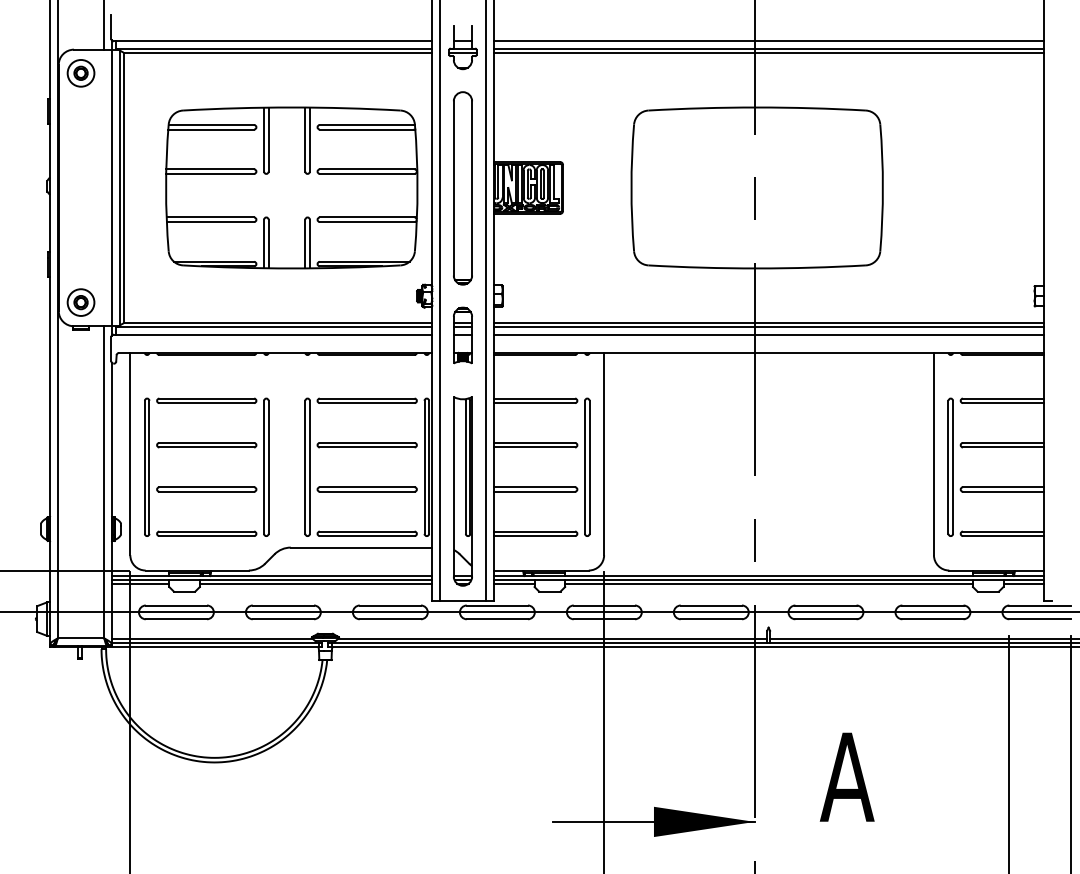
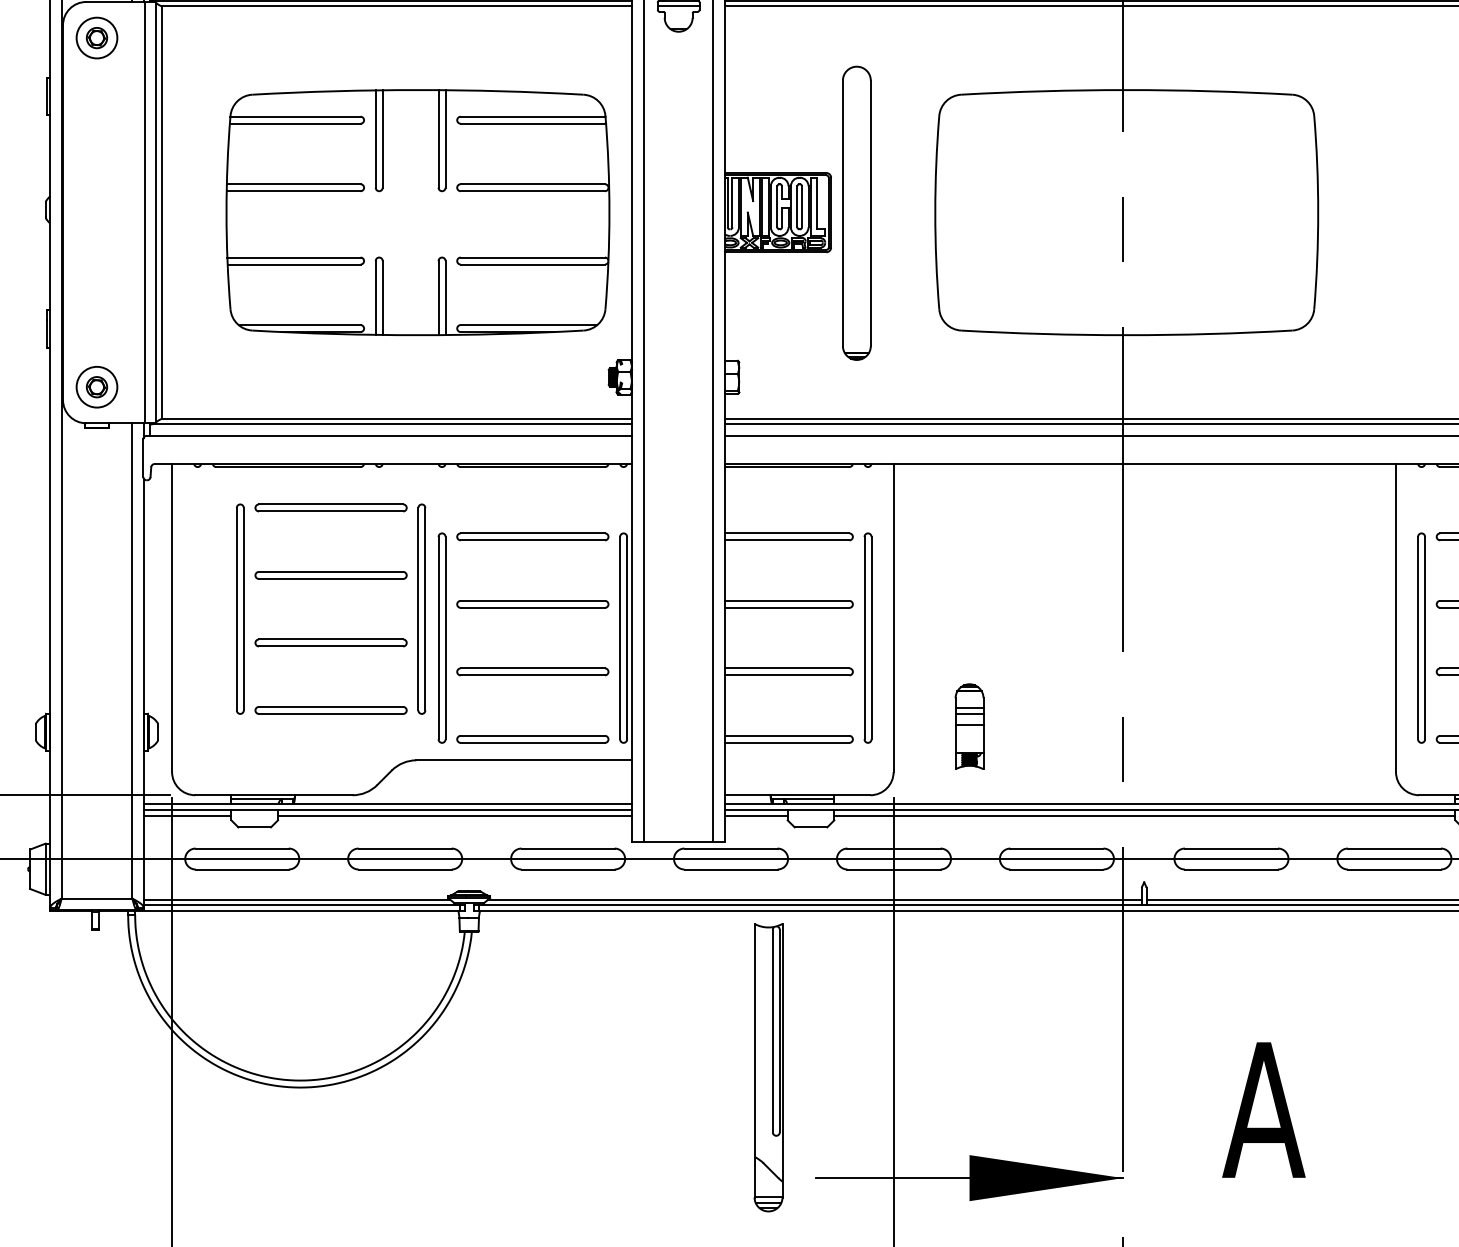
part: (462, 188) -> (856, 213), moved
part: (462, 335) -> (968, 726), moved
part: (206, 447) -> (330, 578), moved
part: (462, 491) -> (767, 1067), moved

